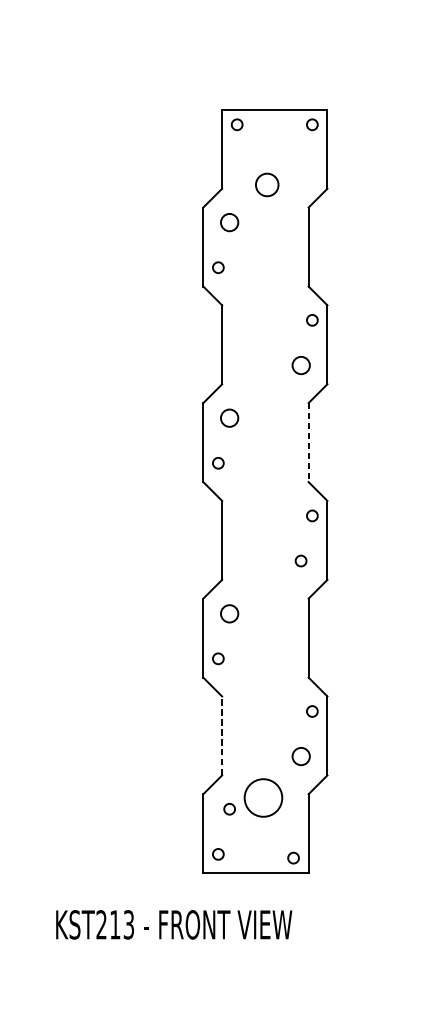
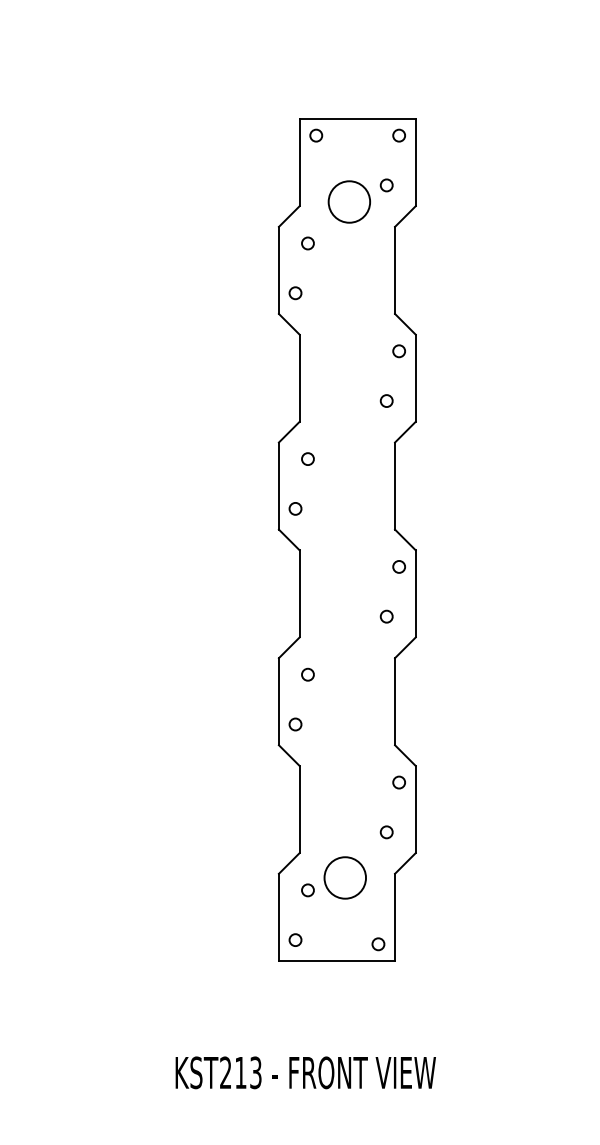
circle: (300, 169) -> (386, 185), added
circle: (267, 184) -> (349, 201), size x1.67
circle: (229, 222) -> (307, 243), size x0.62
circle: (300, 364) -> (386, 400), size x0.62
circle: (229, 417) -> (307, 458), size x0.62
line: (309, 442) -> (395, 486), dashed -> solid
circle: (229, 613) -> (307, 674), size x0.62
line: (221, 735) -> (299, 809), dashed -> solid
circle: (300, 756) -> (386, 832), size x0.62
text: (173, 924) -> (305, 1072), moved

